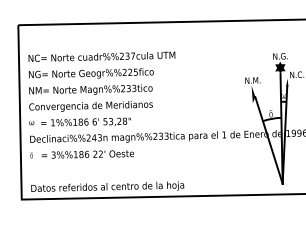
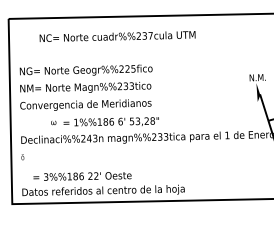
text: (101, 56) -> (117, 36), moved
text: (79, 121) -> (104, 121), moved
text: (87, 154) -> (82, 176), moved

